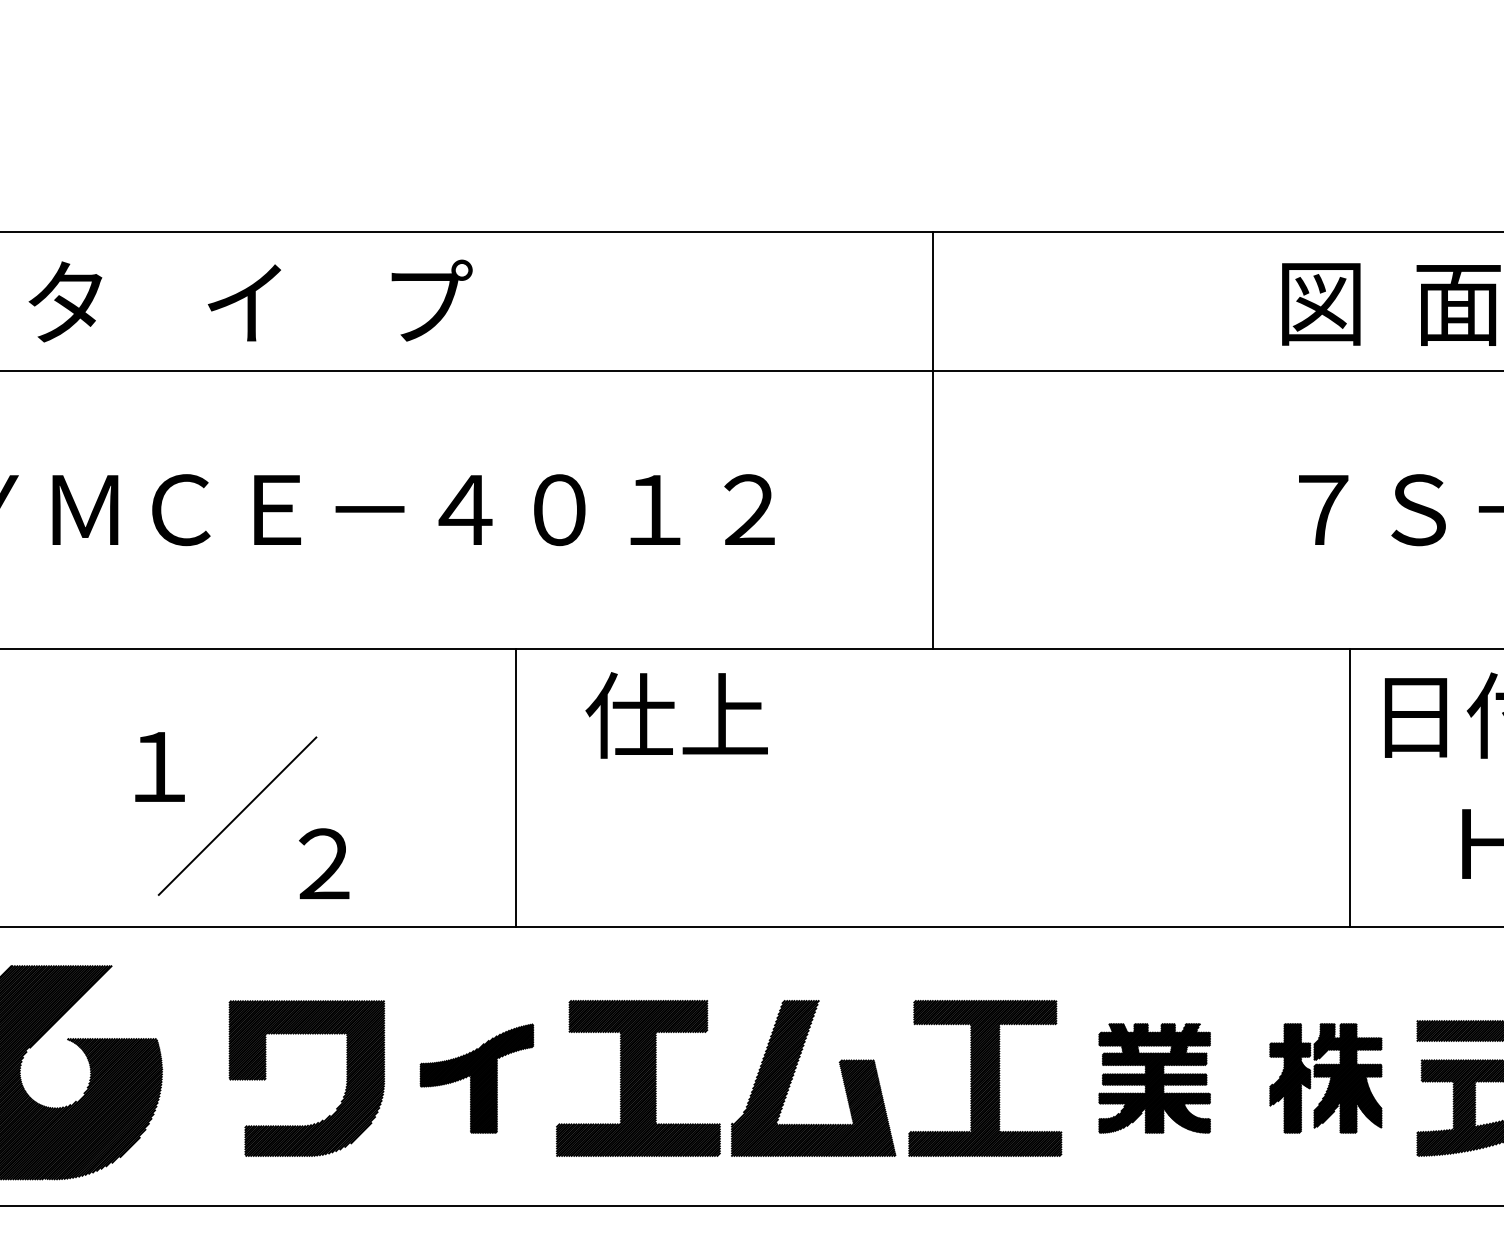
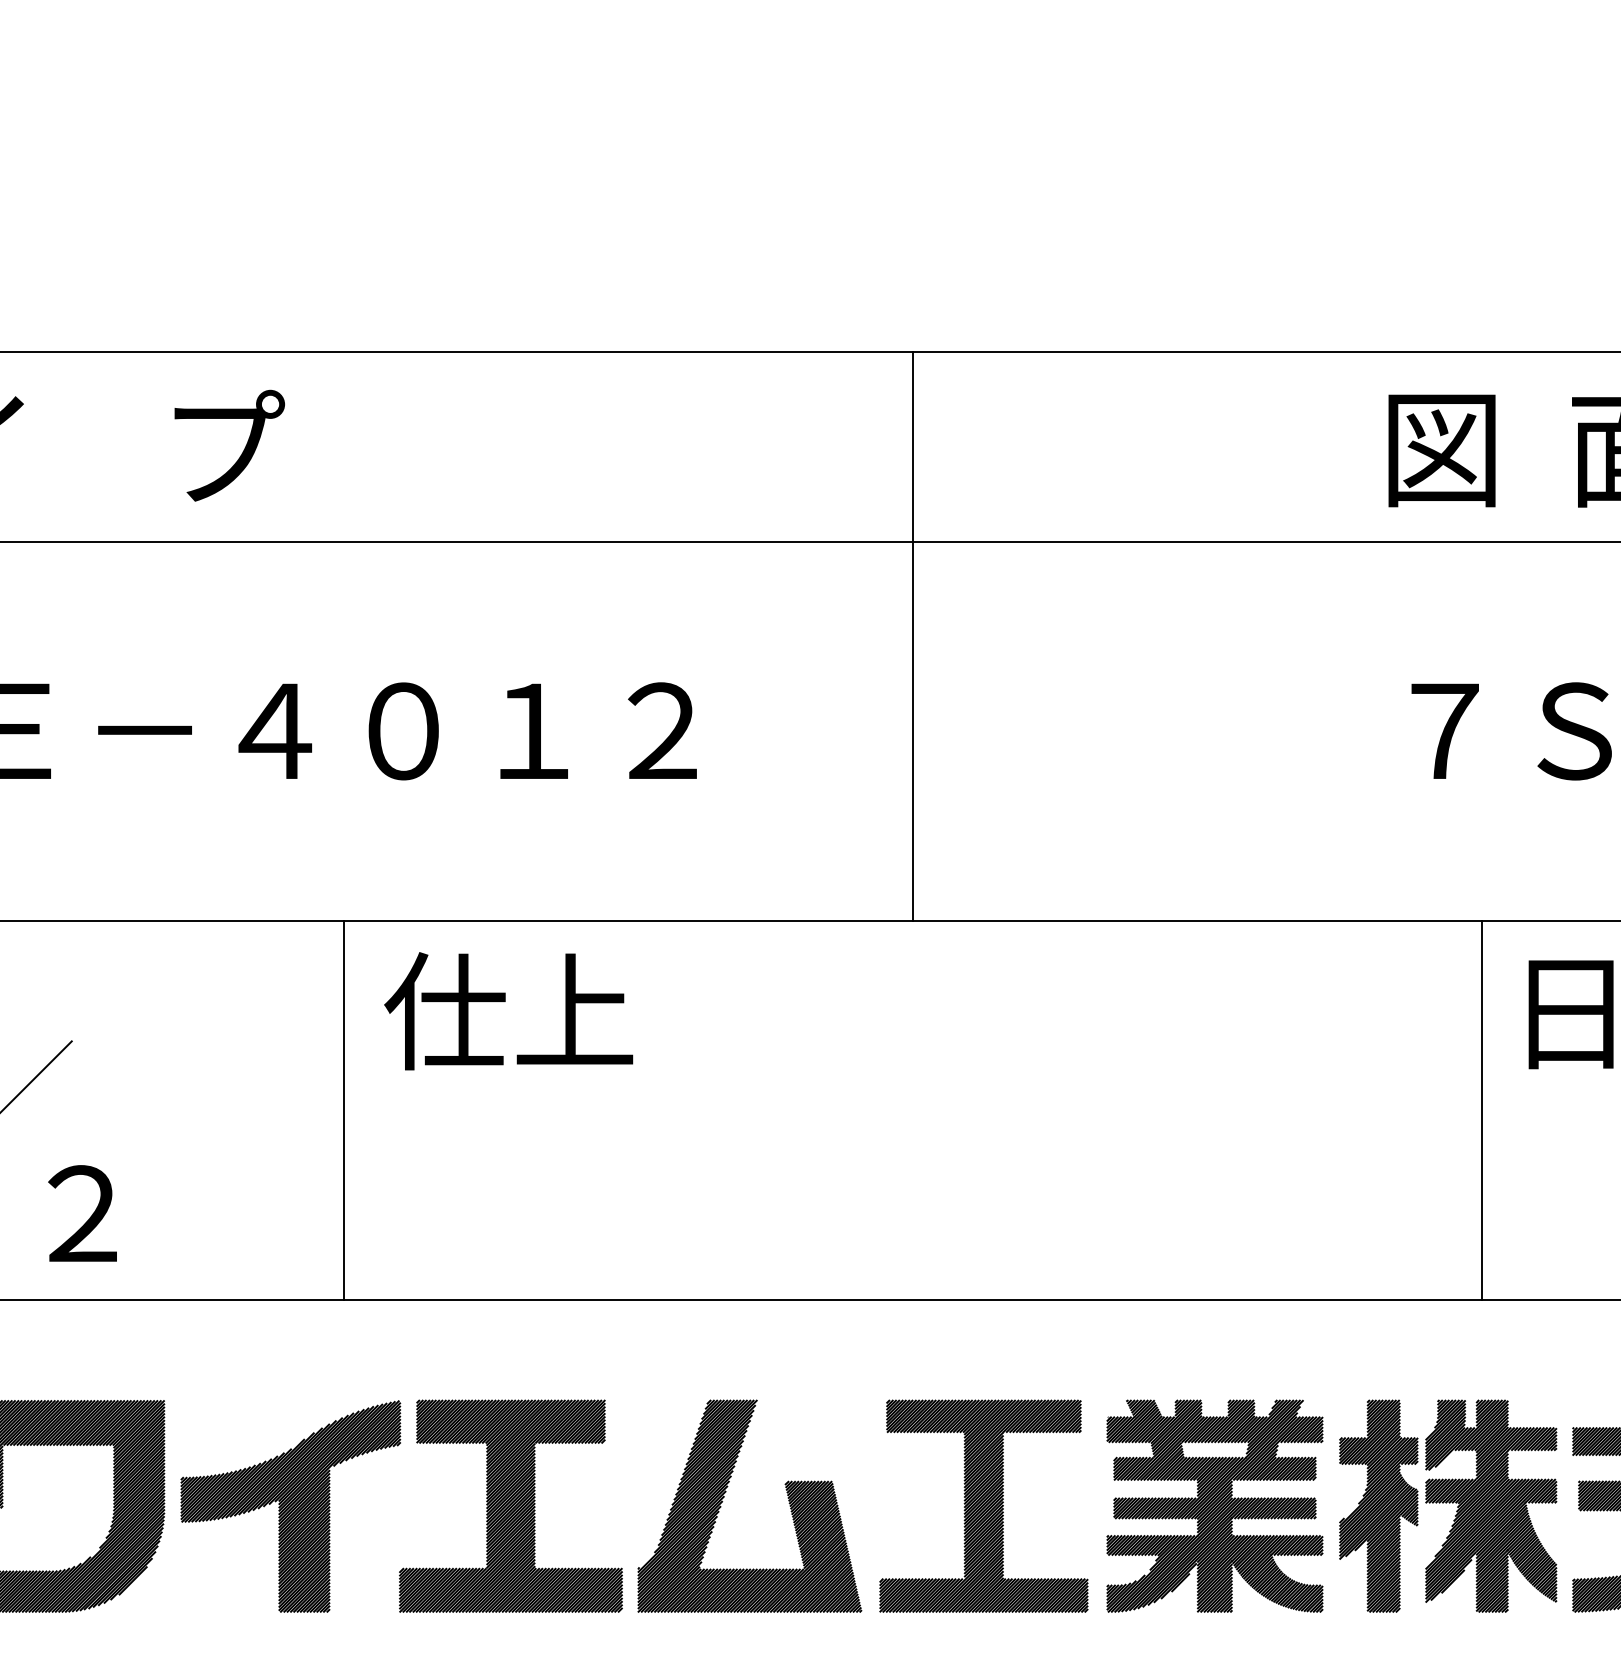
text: (676, 715) -> (508, 1011), moved
part: (476, 1078) -> (290, 1506), size x1.43
part: (1154, 1078) -> (1214, 1506), size x1.43
part: (1325, 1078) -> (1447, 1506), size x1.43

